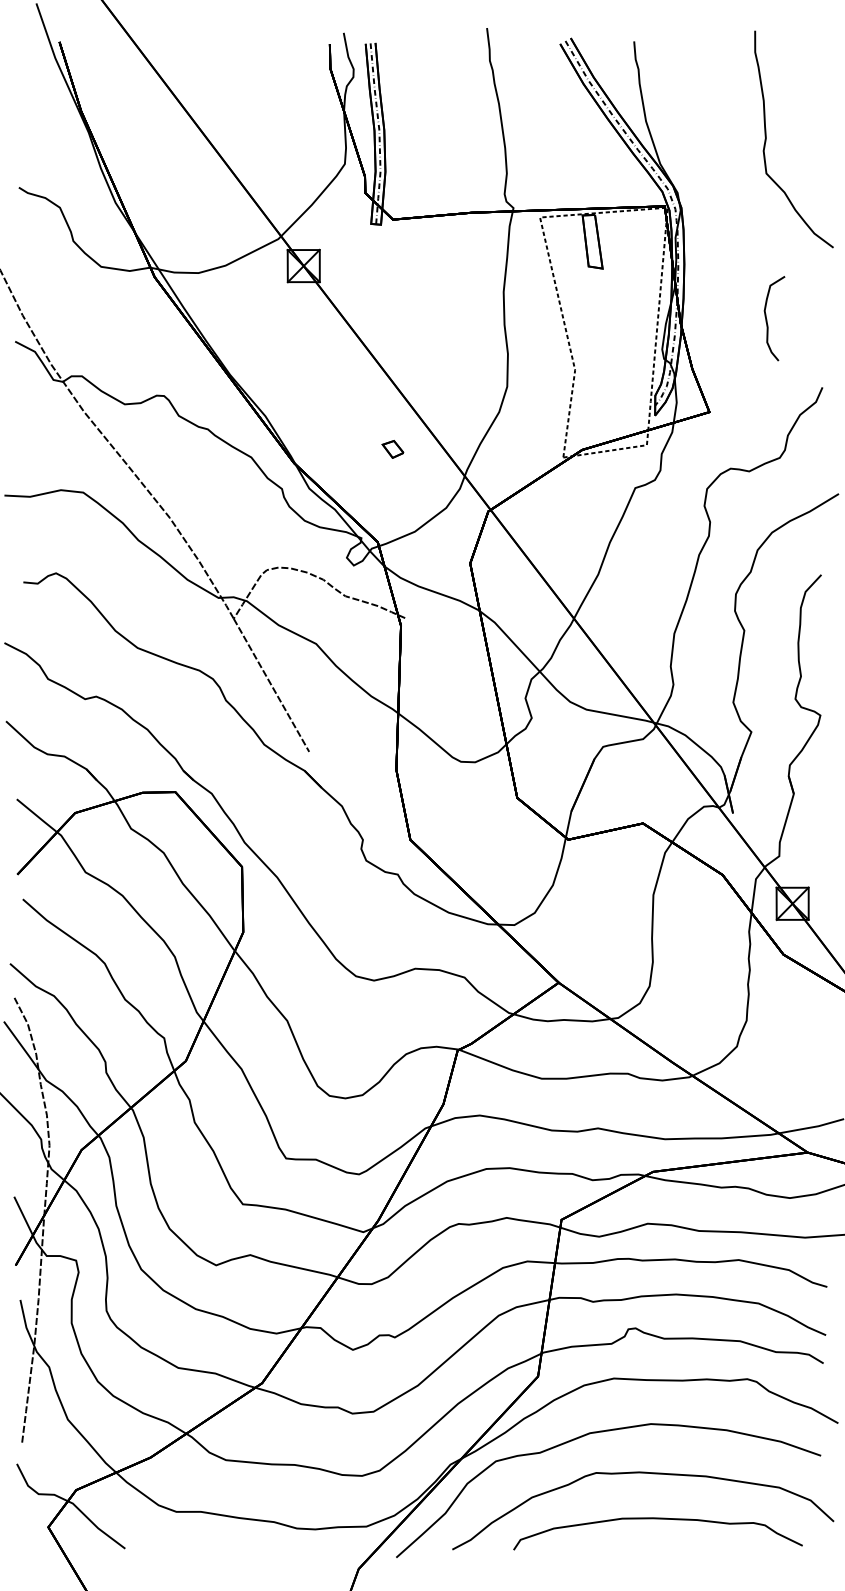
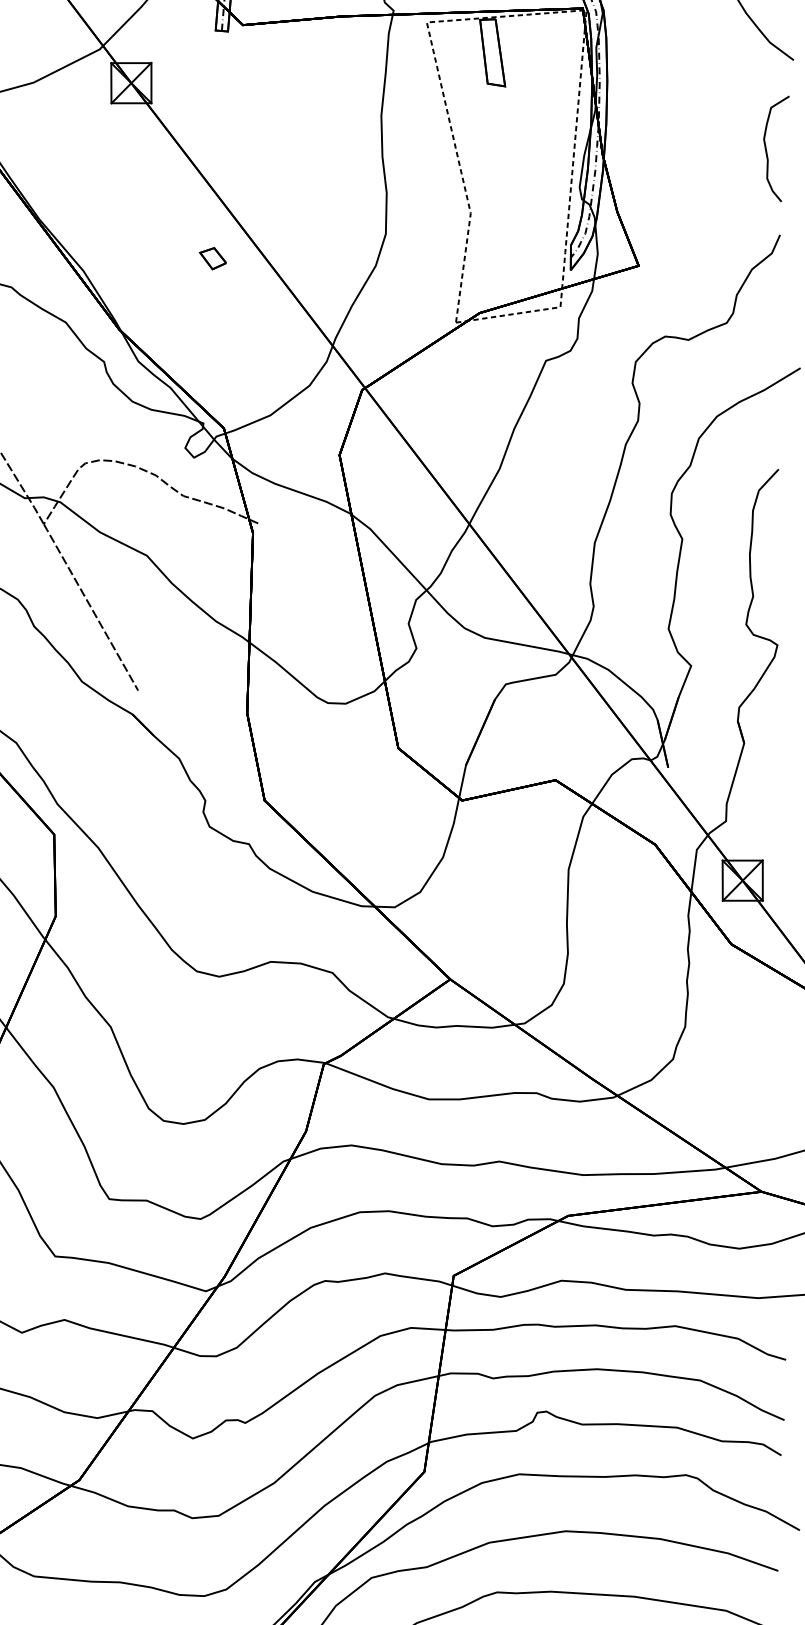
curve: (767, 319) -> (767, 149), moved
part: (392, 449) -> (212, 258), moved

